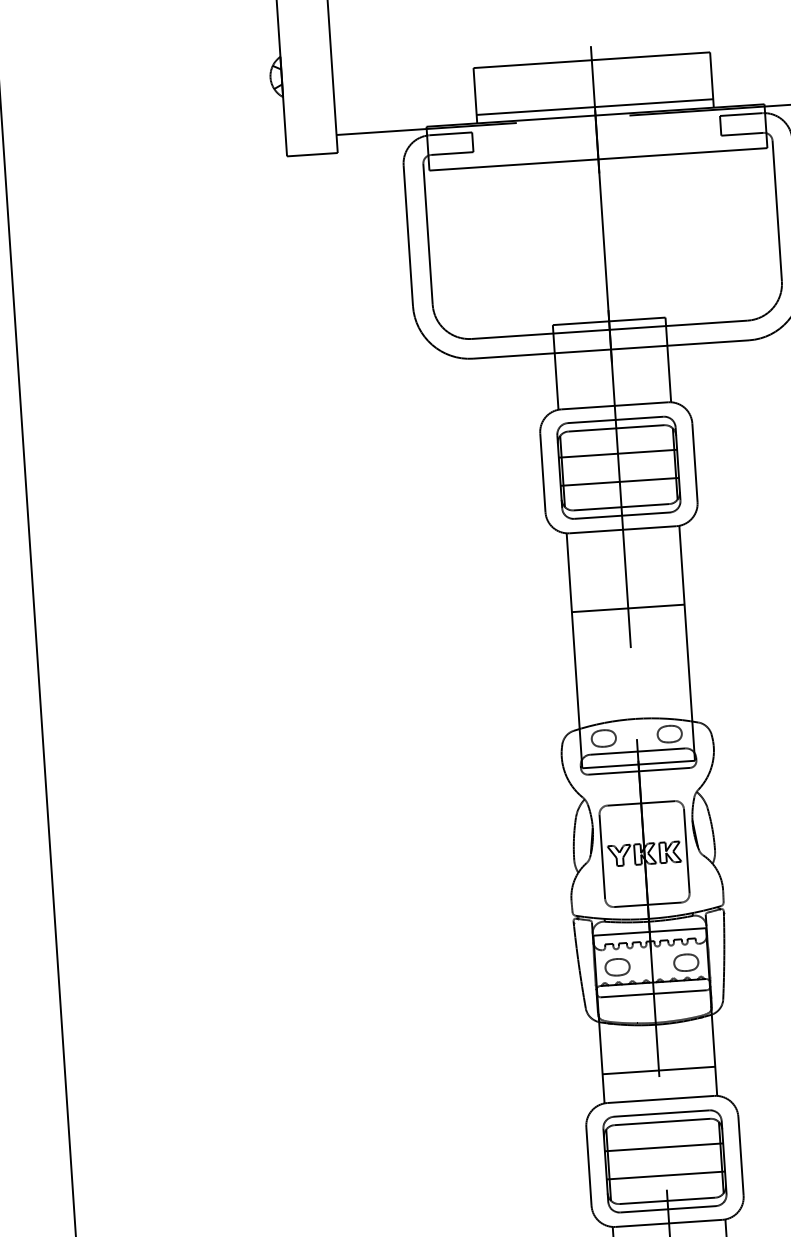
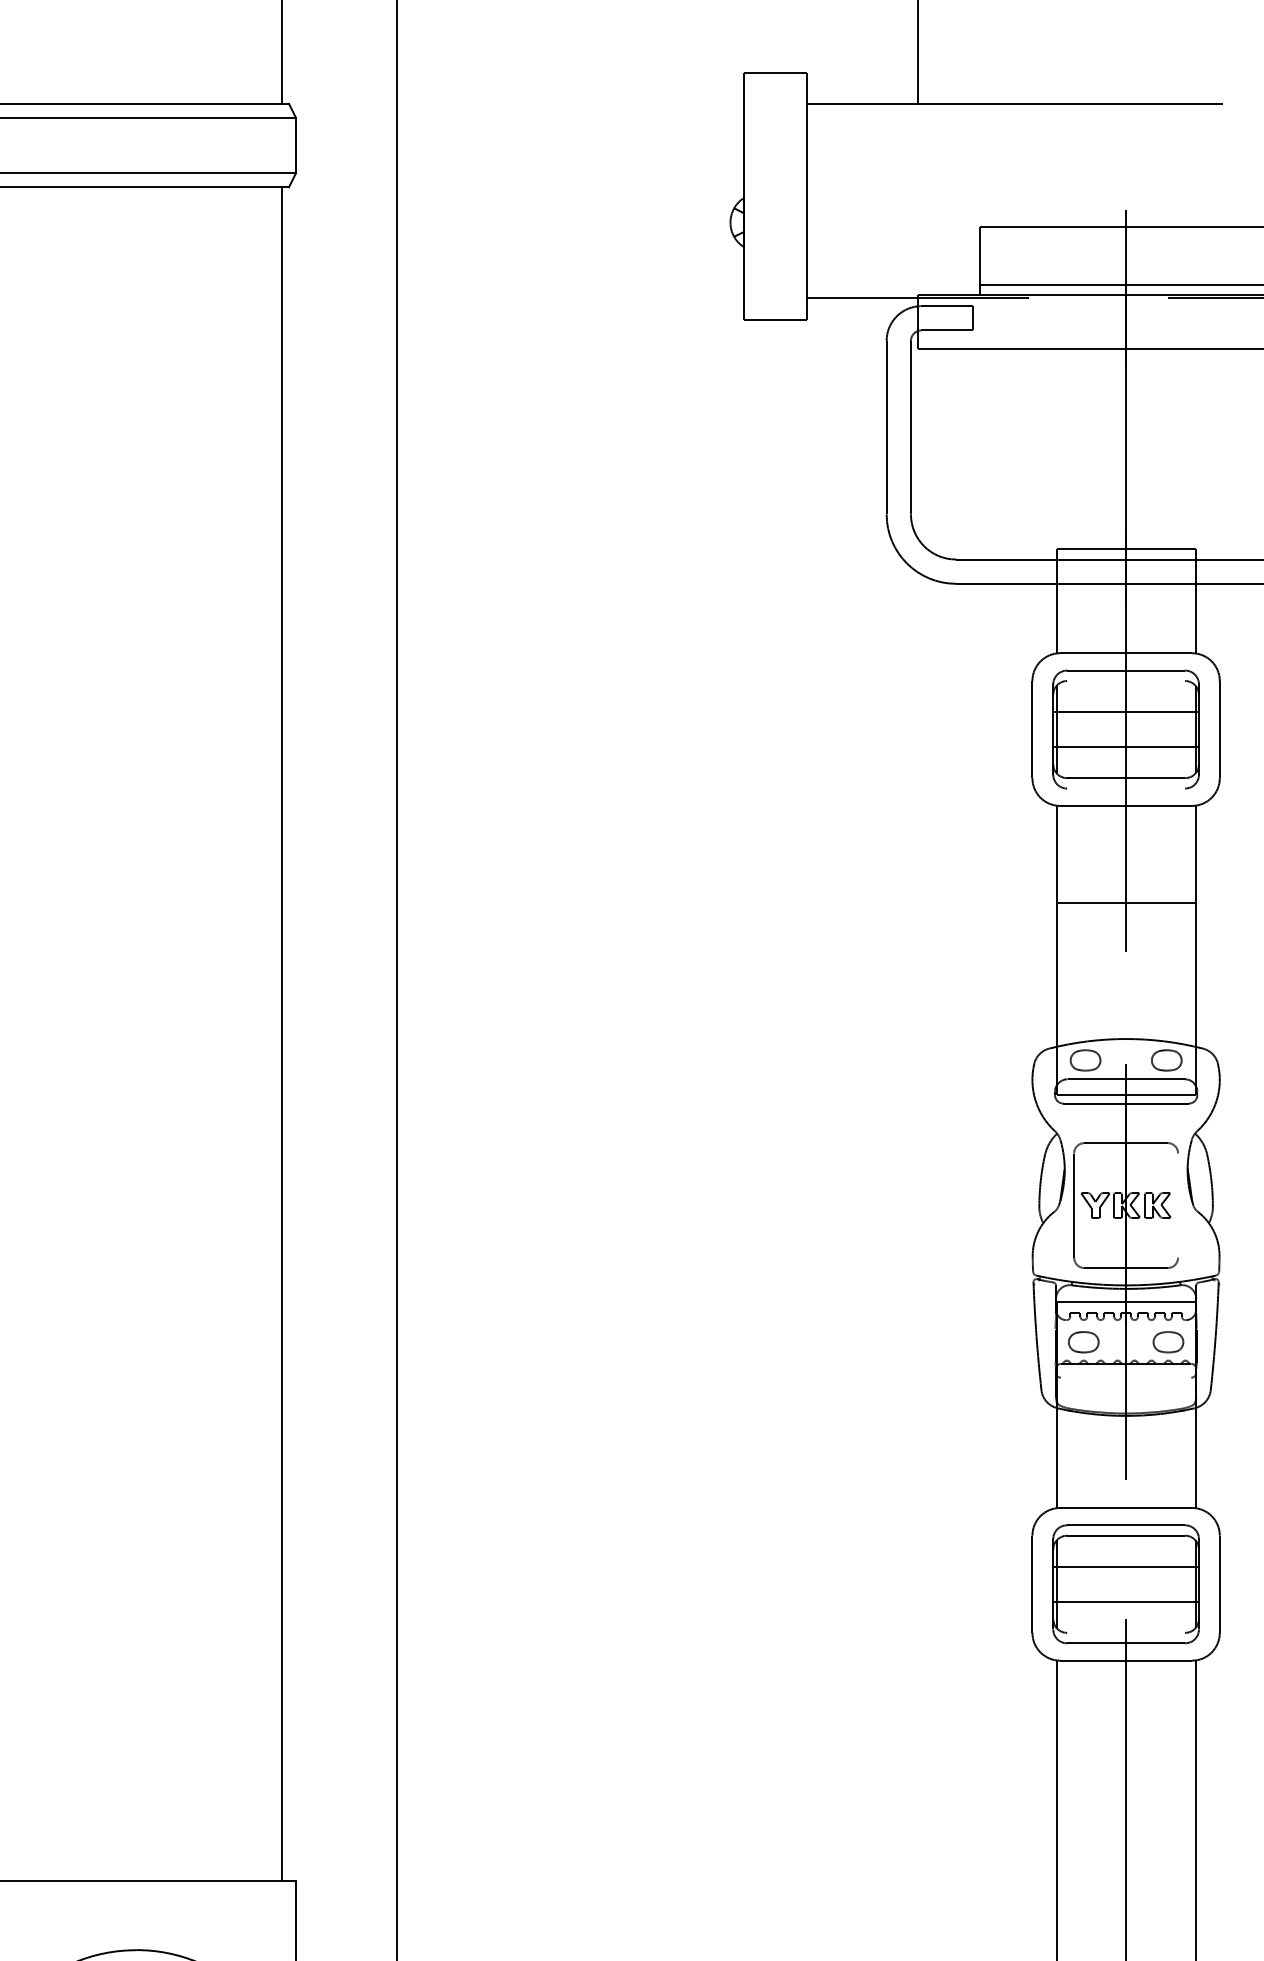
line: (616, 428) -> (1126, 681), removed
line: (622, 515) -> (1126, 788), removed
line: (687, 851) -> (1178, 1205), removed
line: (653, 993) -> (1125, 1377), removed
line: (658, 1070) -> (1125, 1472), removed
line: (667, 1200) -> (1126, 1632), removed

